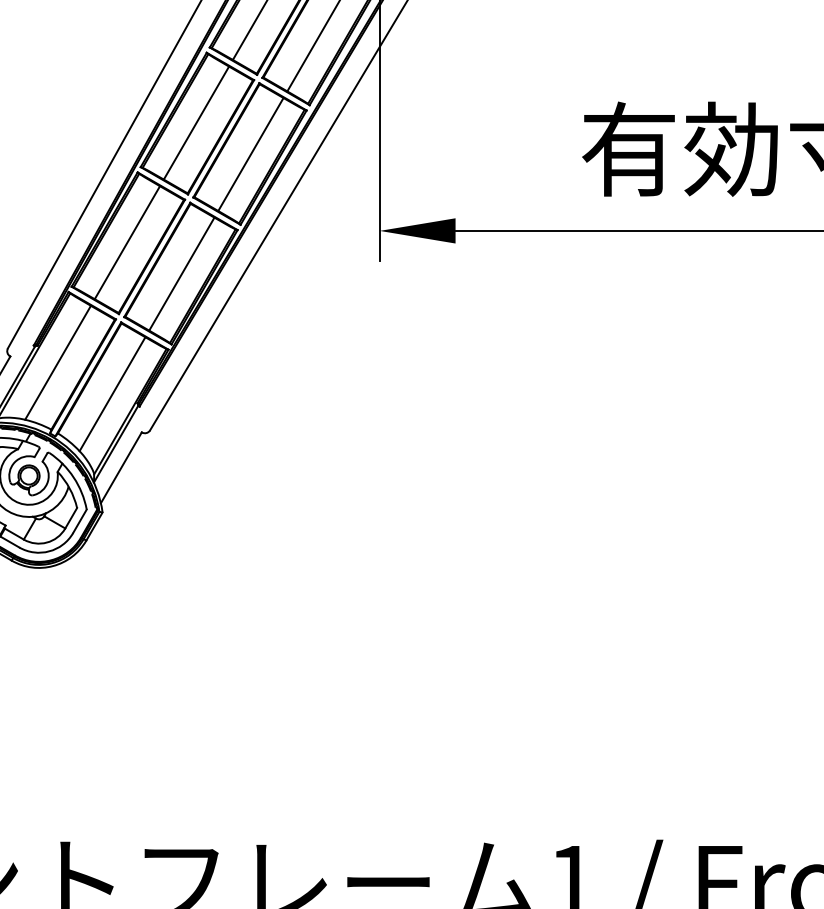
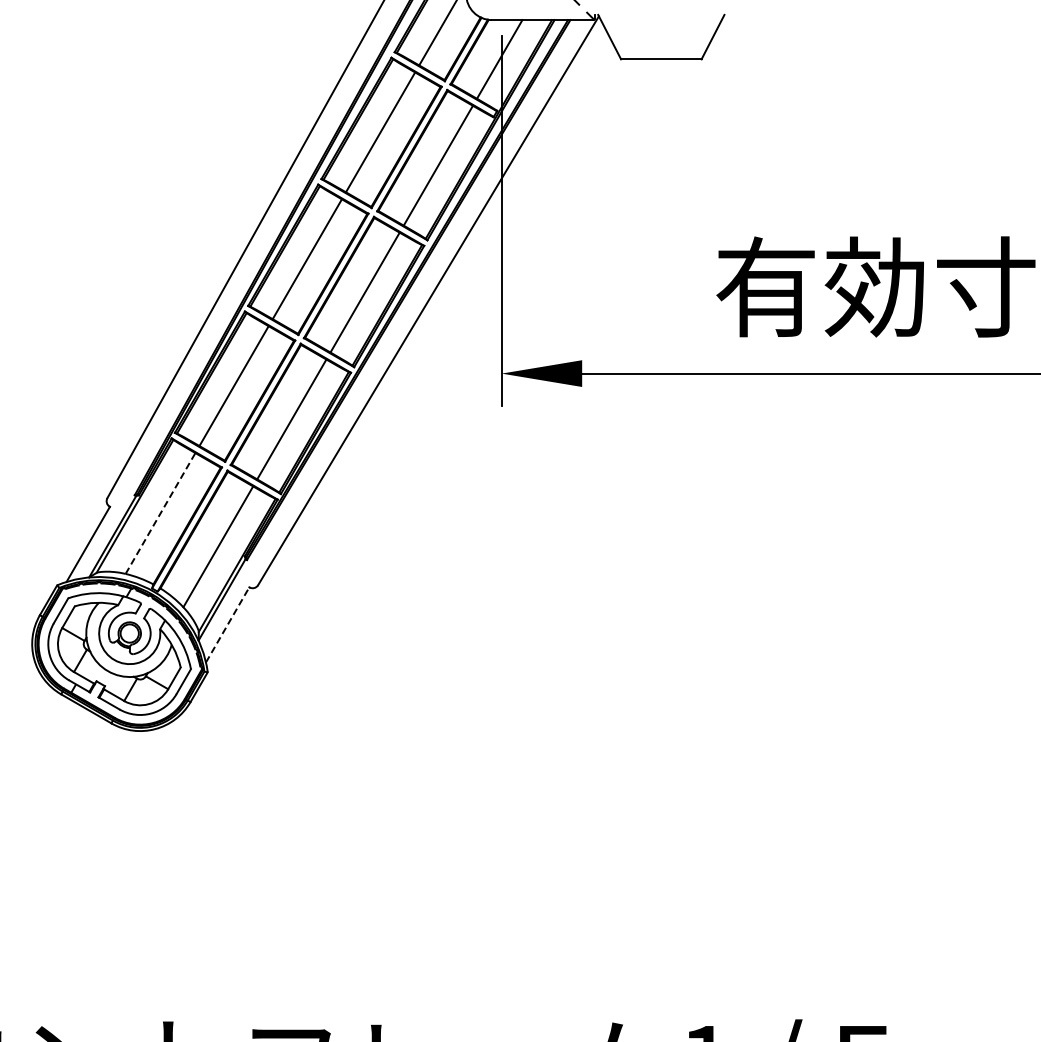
line: (58, 362) -> (160, 513), solid -> dashed
line: (121, 467) -> (227, 624), solid -> dashed

